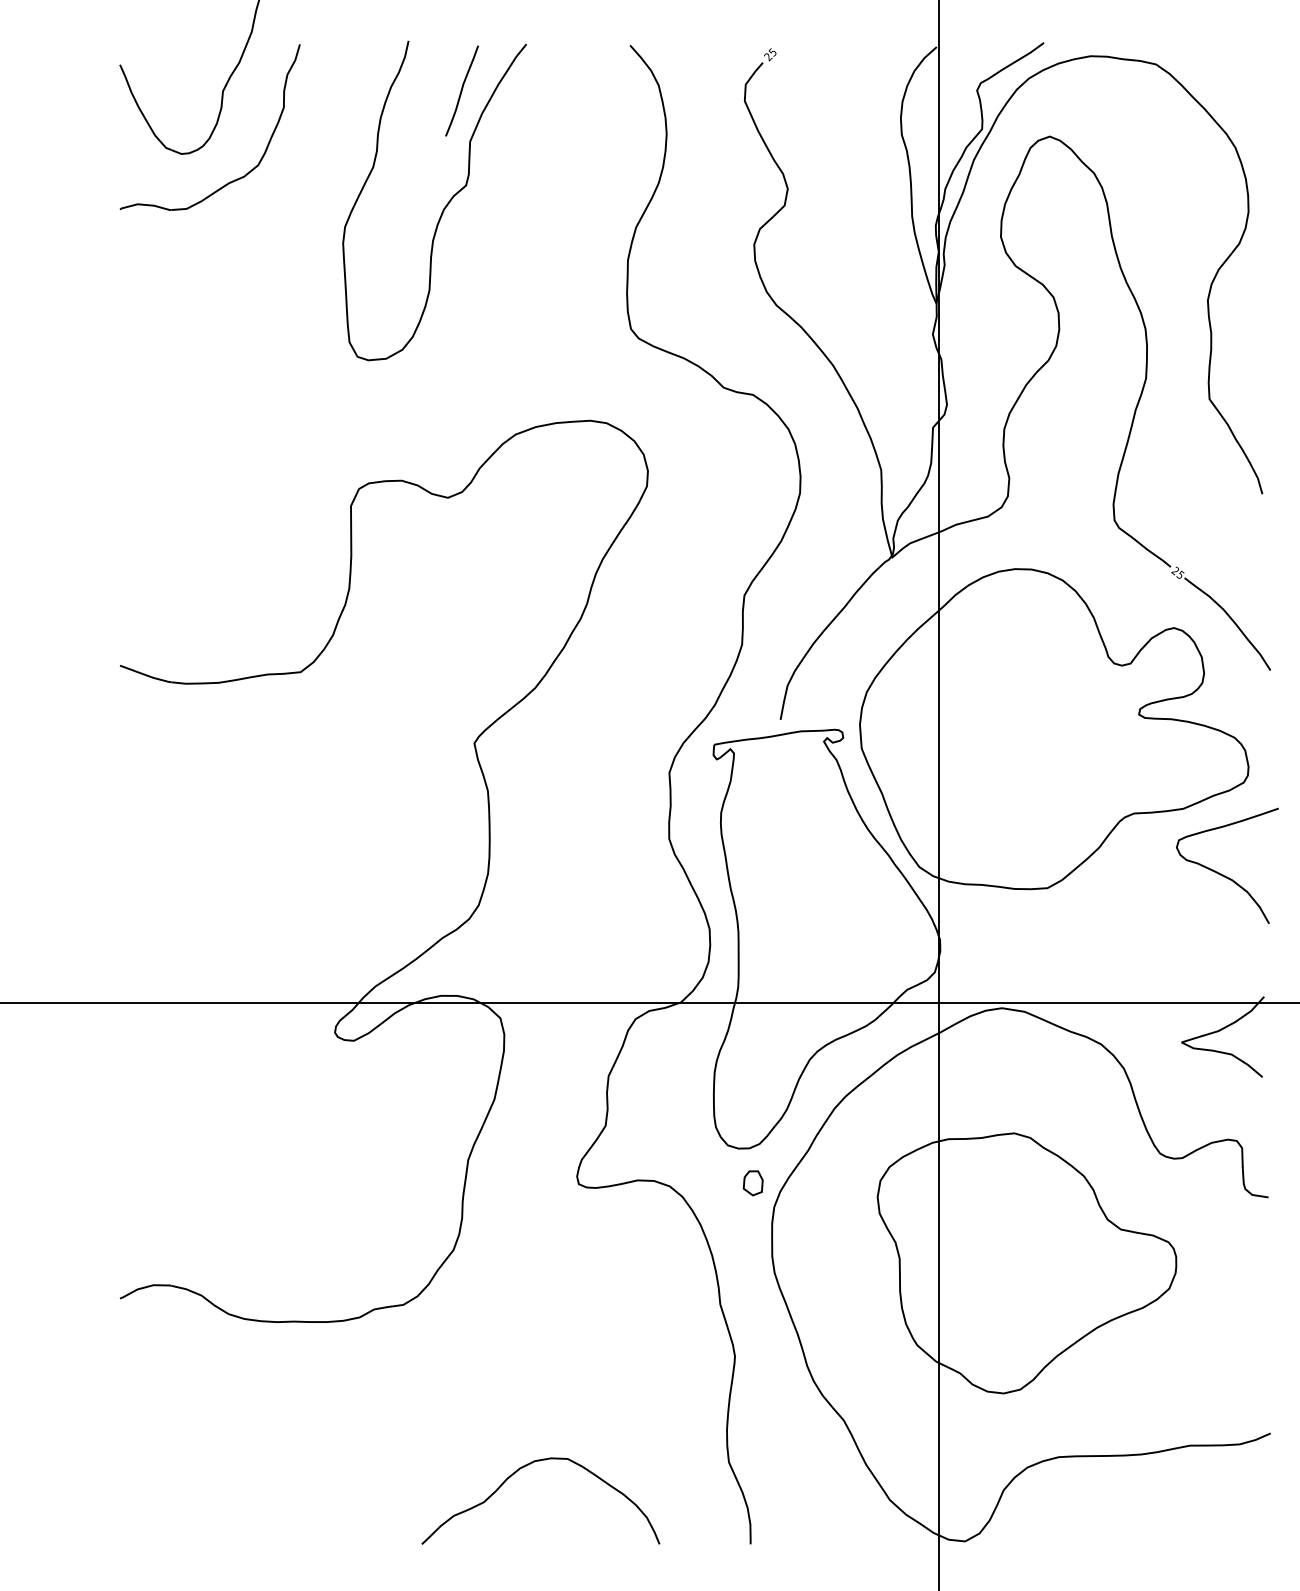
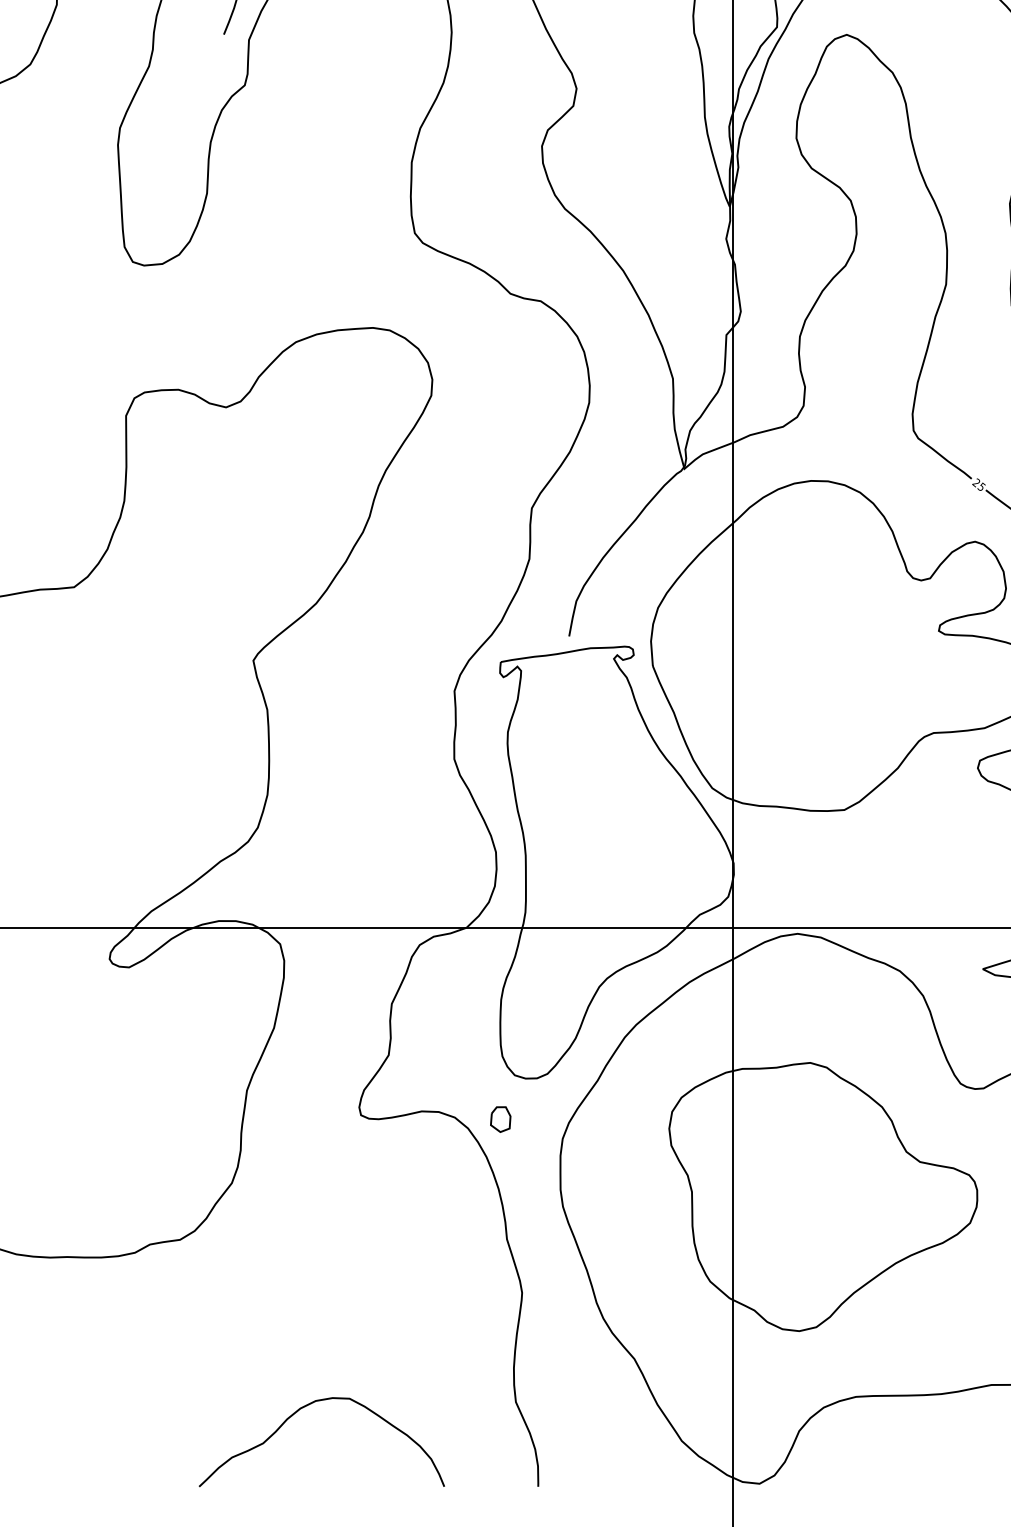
part: (752, 1183) -> (499, 1119), moved

